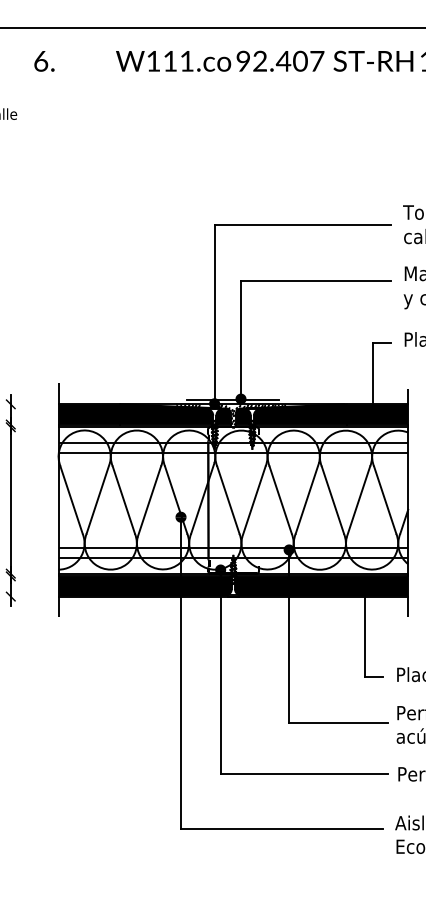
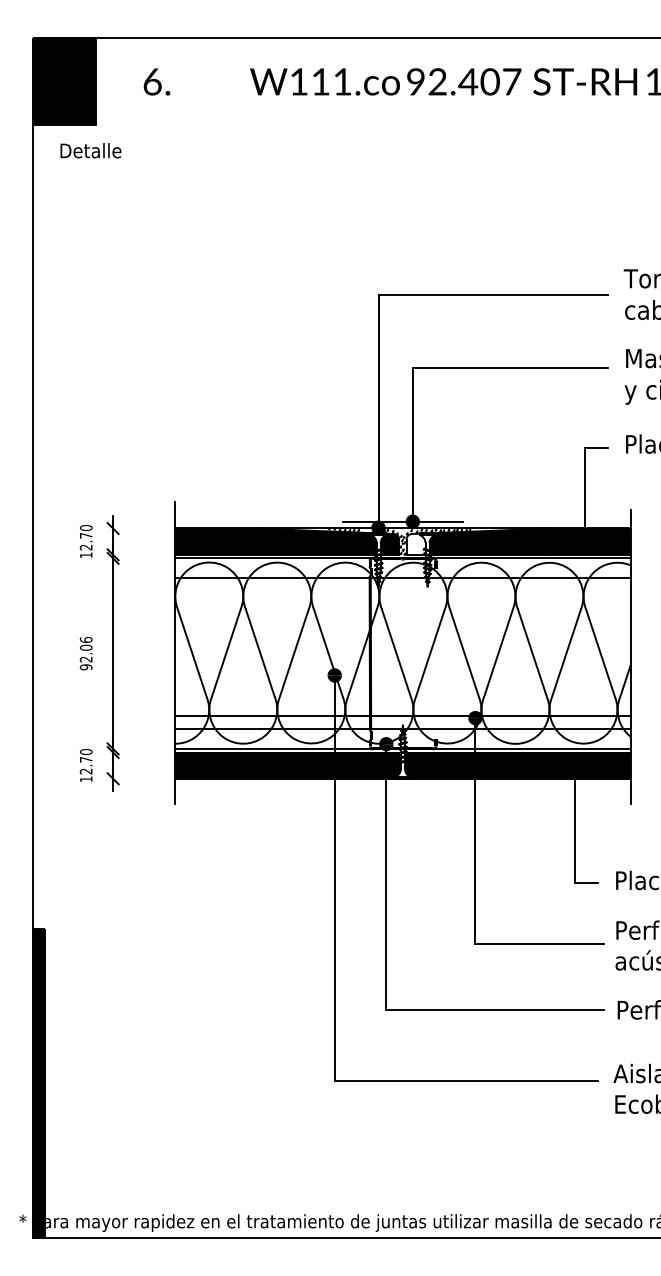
fill: (243, 415) -> (415, 543), removed
line: (233, 452) -> (402, 591), removed

